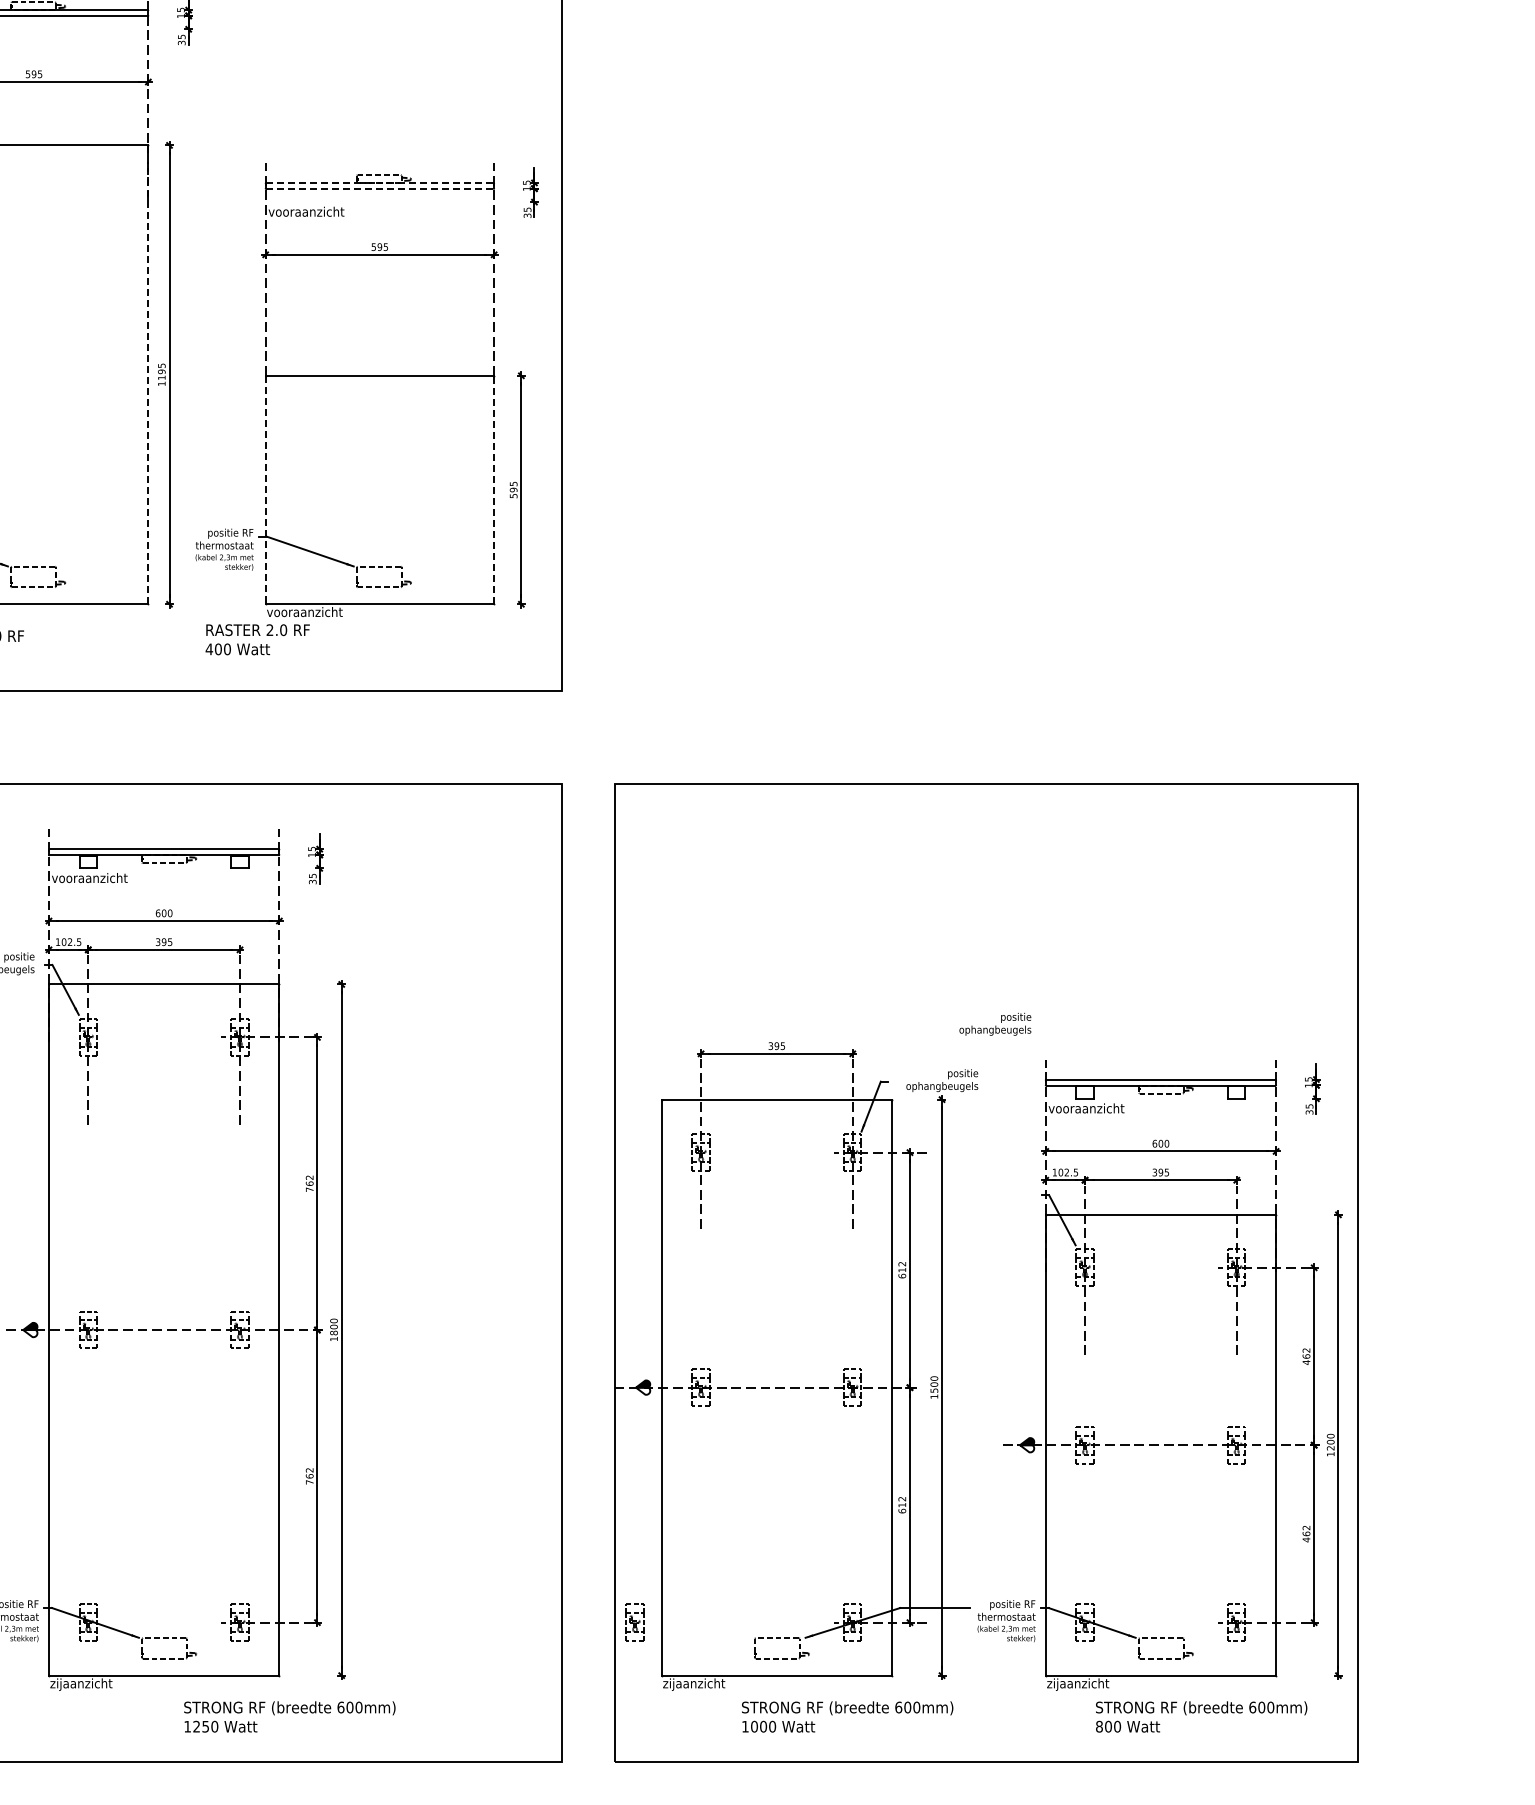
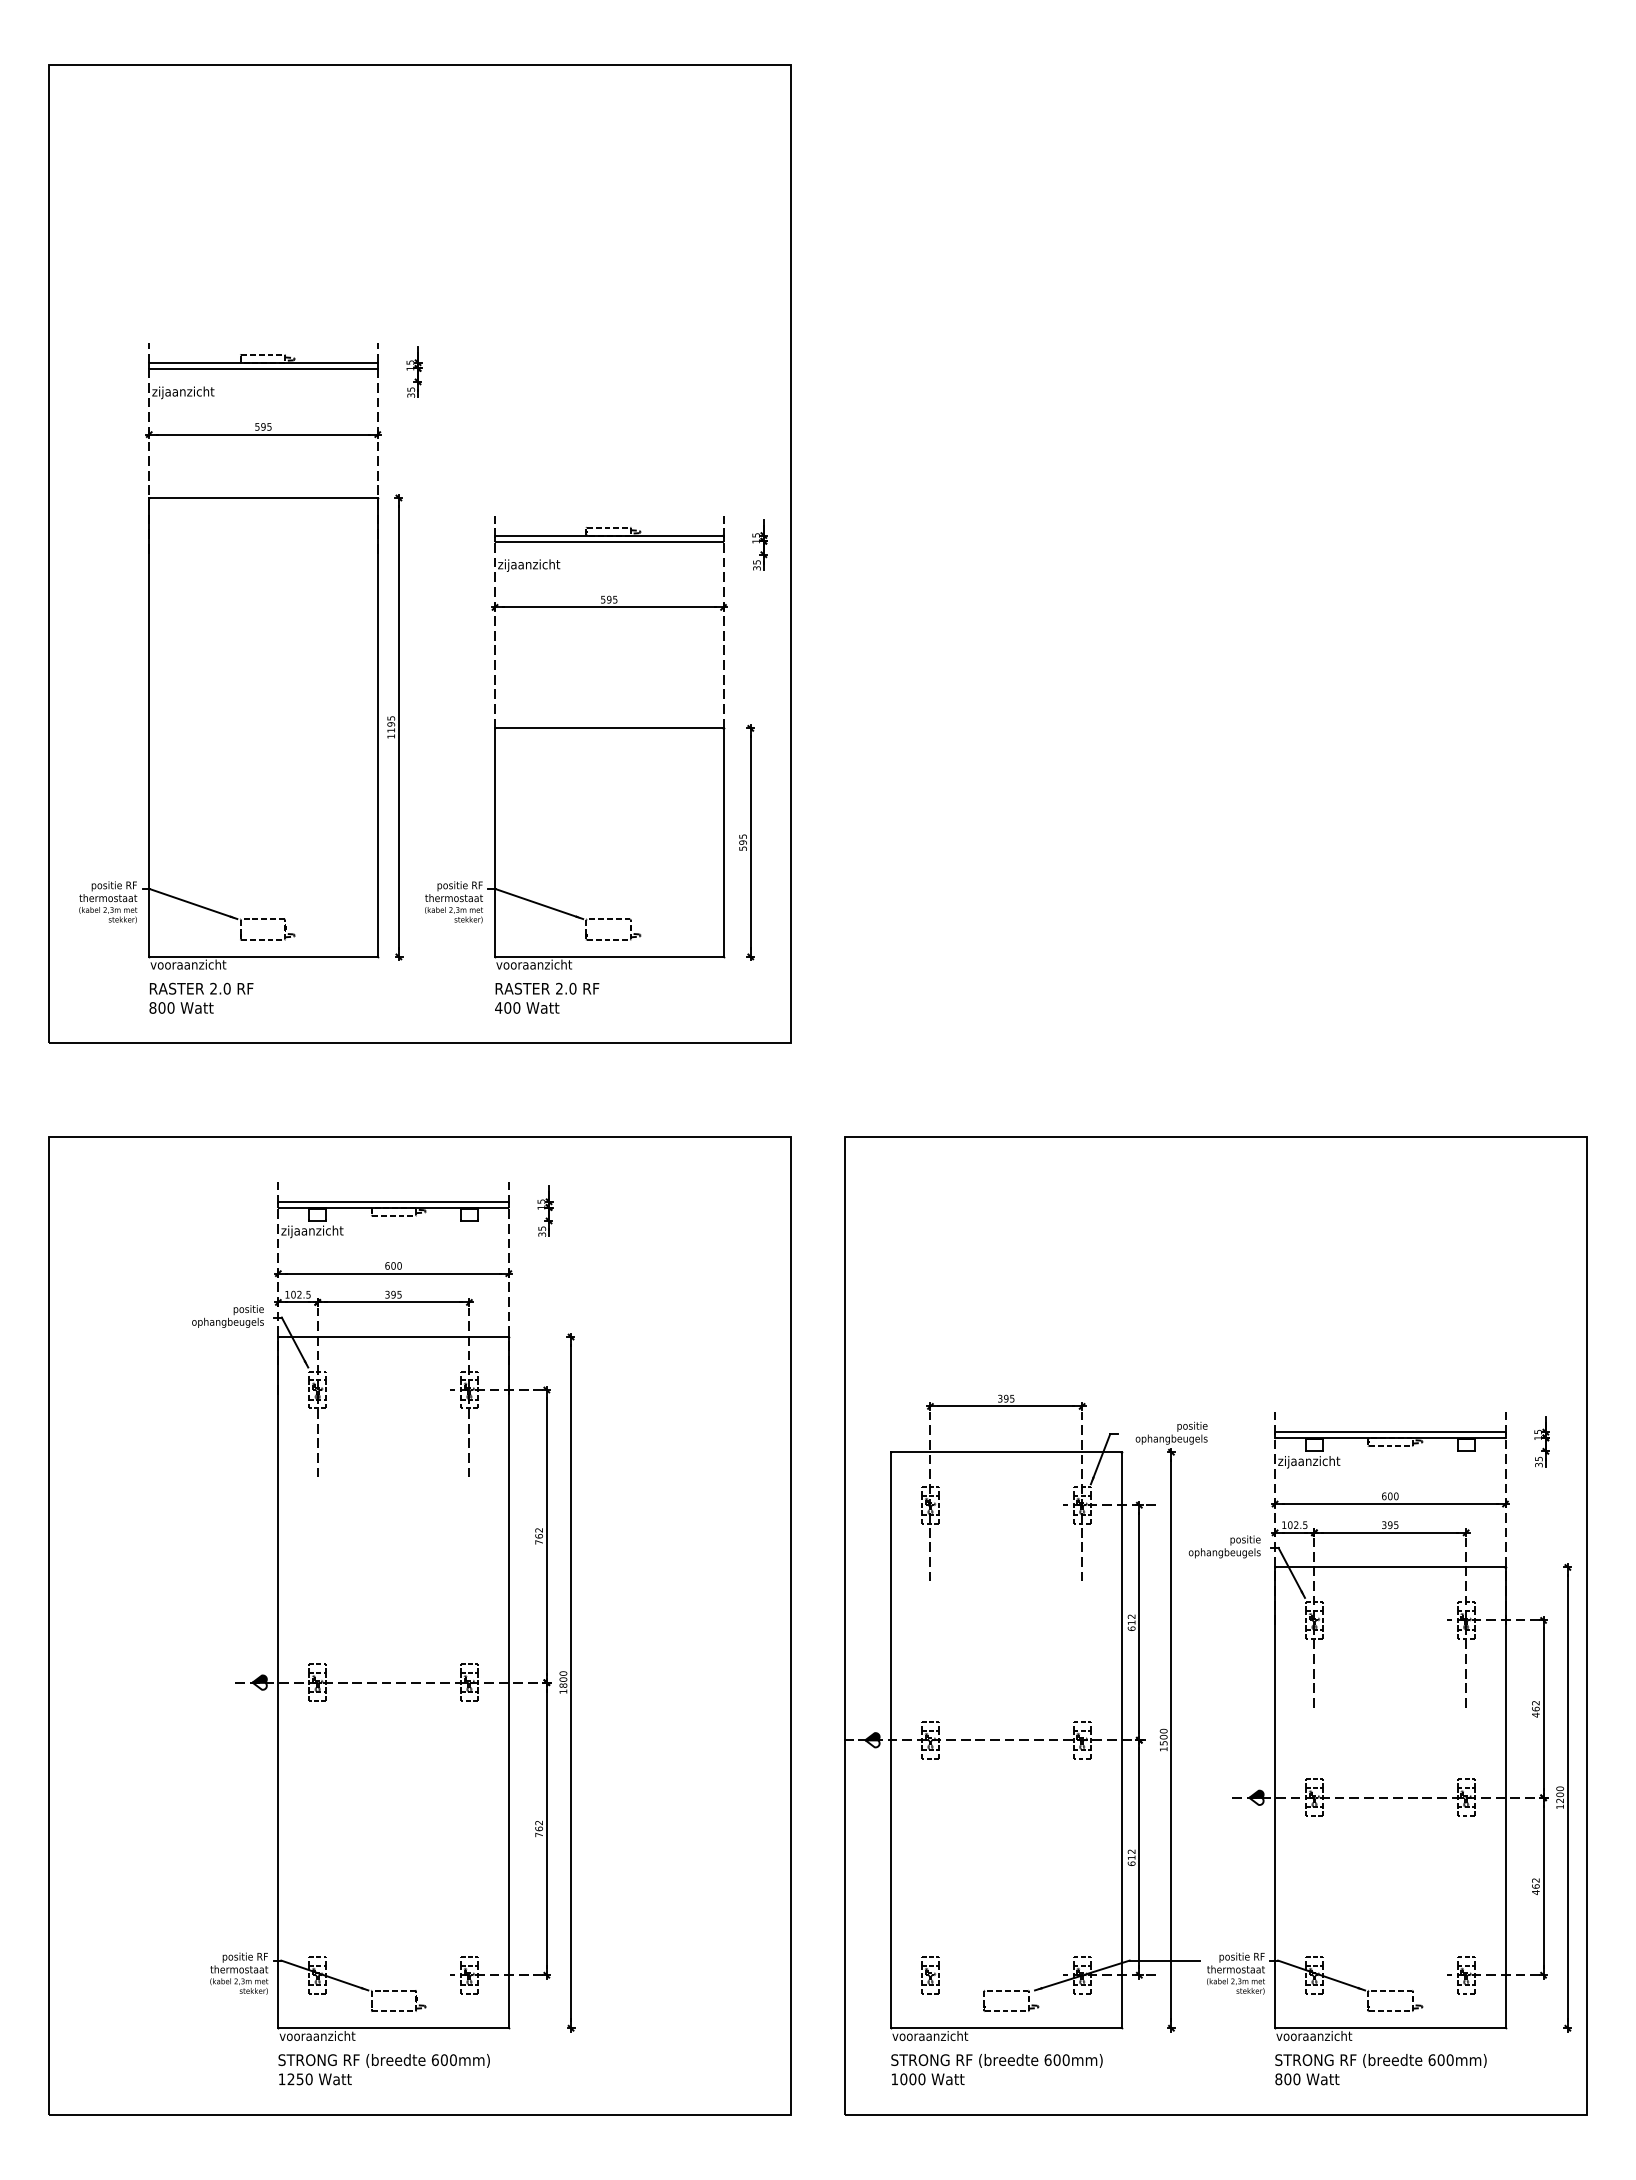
line: (379, 182) -> (608, 535), dashed -> solid
line: (380, 188) -> (609, 541), dashed -> solid
text: (306, 212) -> (535, 565), vooraanzicht -> zijaanzicht
line: (148, 373) -> (377, 726), dashed -> solid
line: (494, 489) -> (723, 842), dashed -> solid
line: (266, 490) -> (495, 843), dashed -> solid
text: (258, 638) -> (547, 997), moved
text: (90, 878) -> (319, 1231), vooraanzicht -> zijaanzicht
text: (995, 1023) -> (1224, 1546), moved
text: (1086, 1109) -> (1315, 1462), vooraanzicht -> zijaanzicht
part: (635, 1622) -> (930, 1975), moved
text: (88, 1684) -> (317, 2037), zijaanzicht -> vooraanzicht
text: (701, 1684) -> (930, 2037), zijaanzicht -> vooraanzicht
text: (1085, 1684) -> (1314, 2037), zijaanzicht -> vooraanzicht
text: (289, 1716) -> (383, 2069), moved
text: (847, 1716) -> (996, 2069), moved
text: (1201, 1716) -> (1380, 2069), moved

